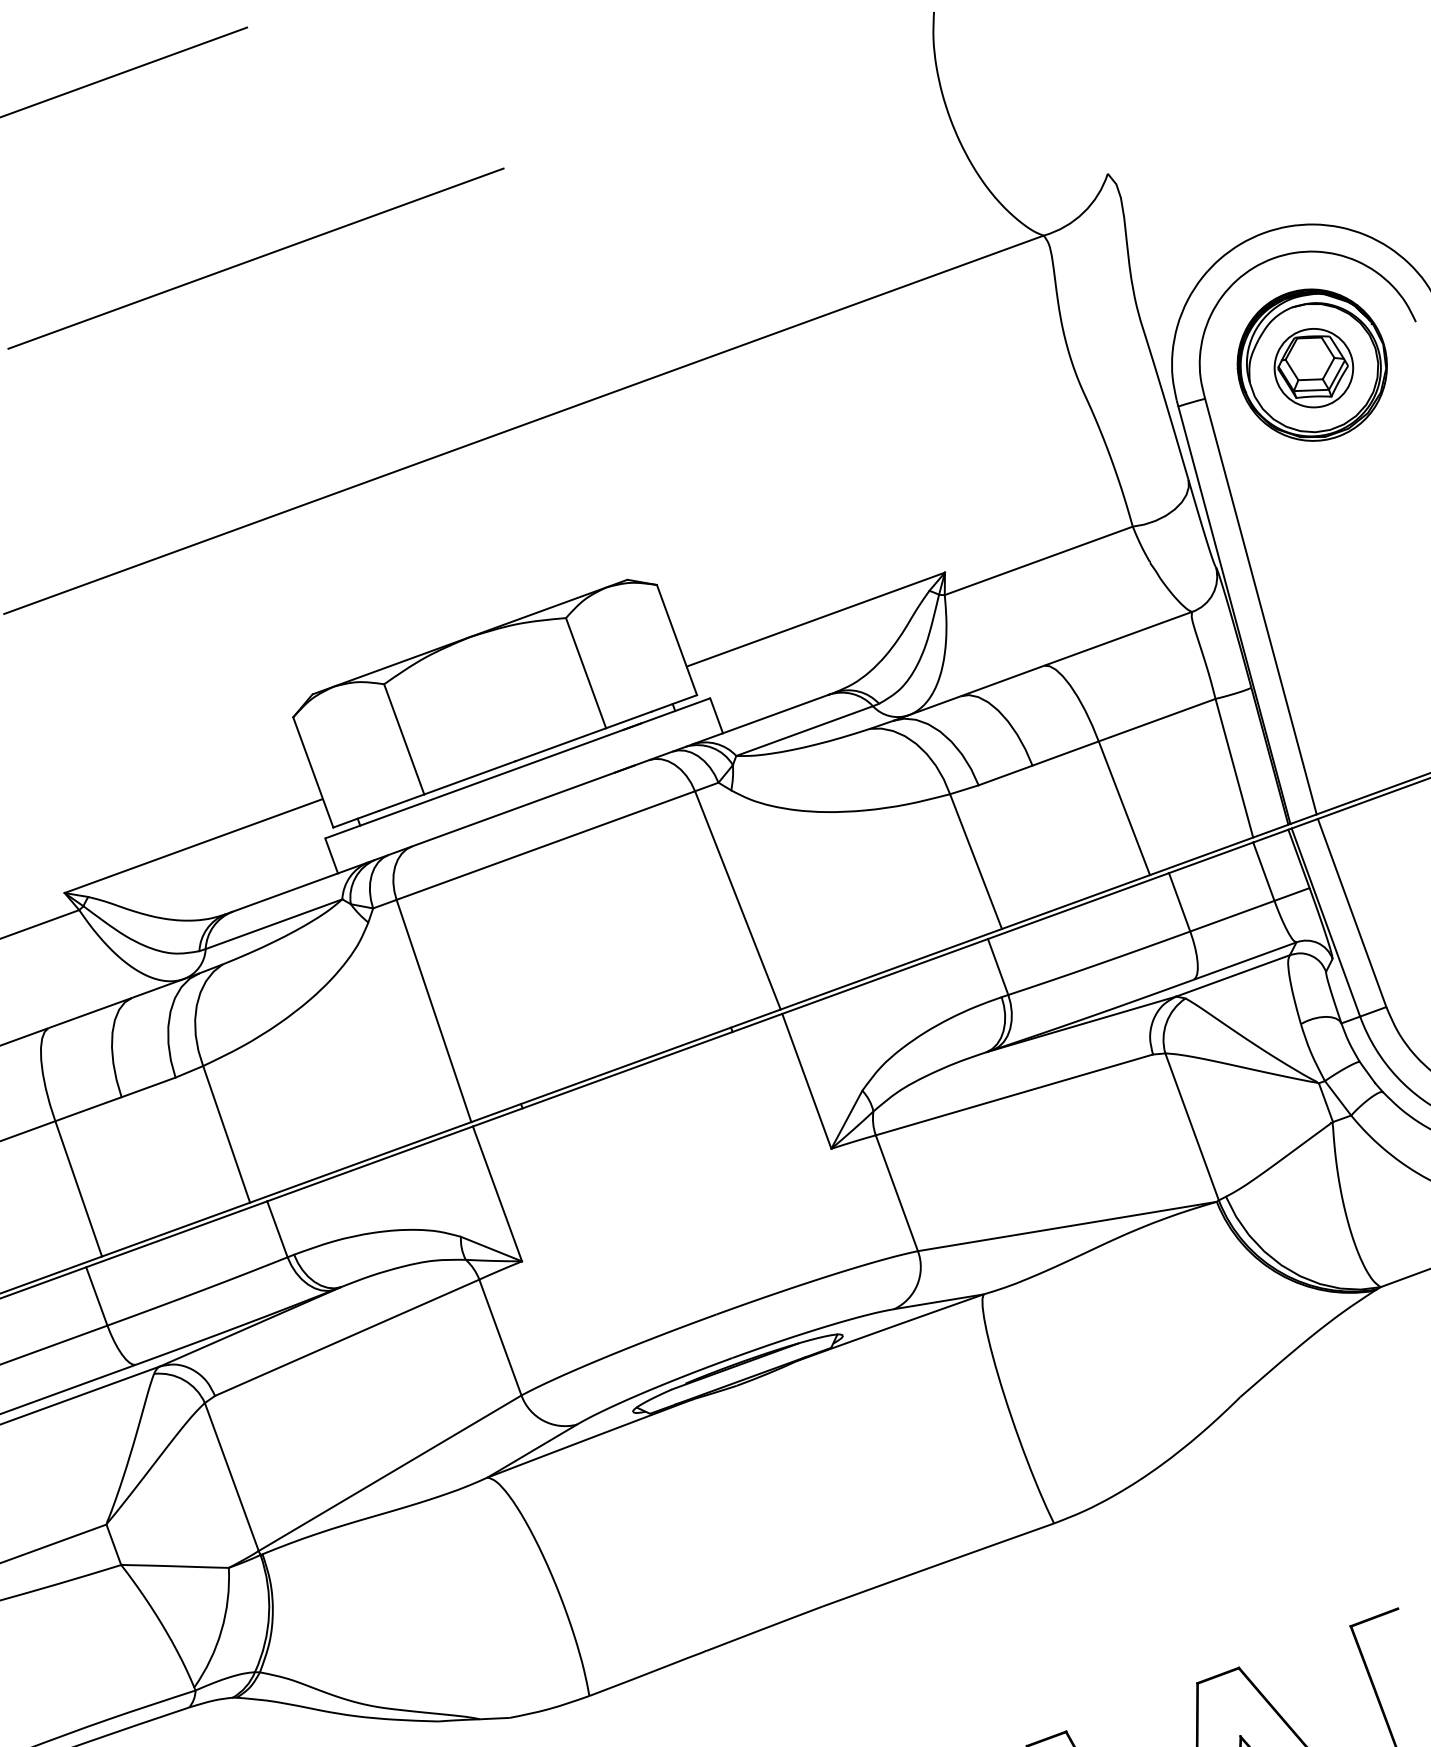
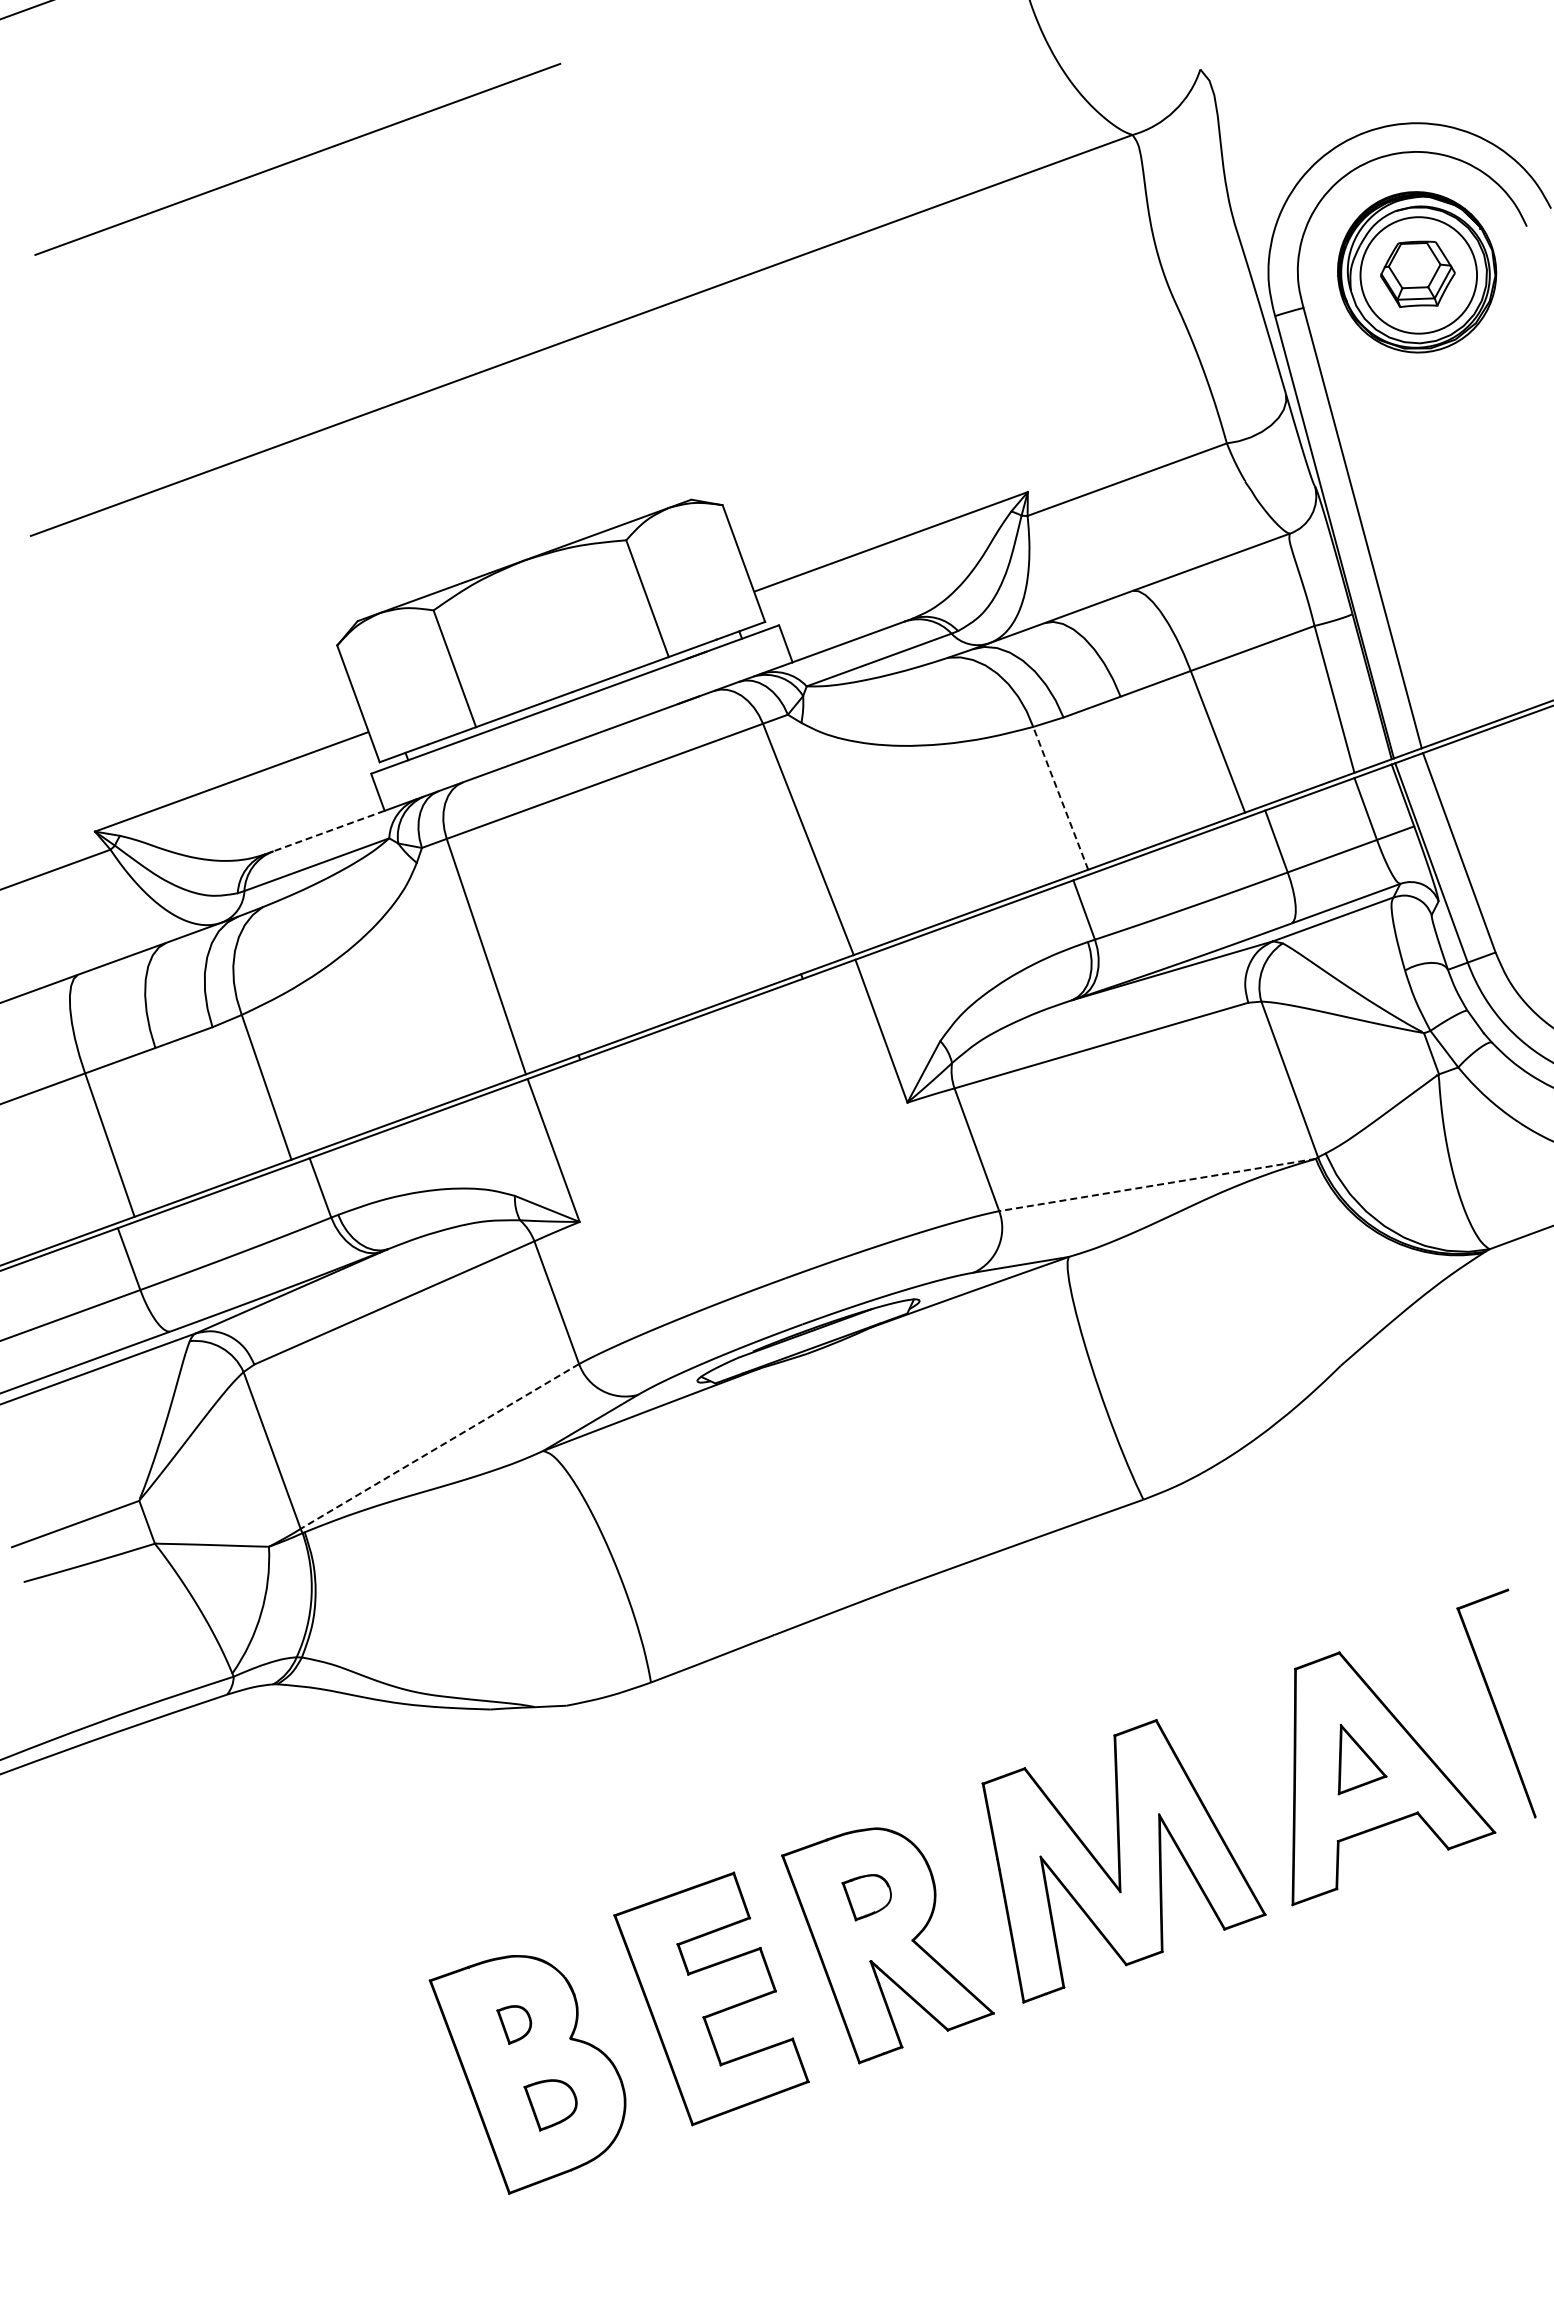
circle: (1313, 368) -> (1418, 275), size x1.4
line: (975, 861) -> (1060, 798), solid -> dashed
line: (285, 892) -> (328, 831), solid -> dashed
line: (1067, 1226) -> (1157, 1185), solid -> dashed
line: (389, 1473) -> (439, 1446), solid -> dashed

